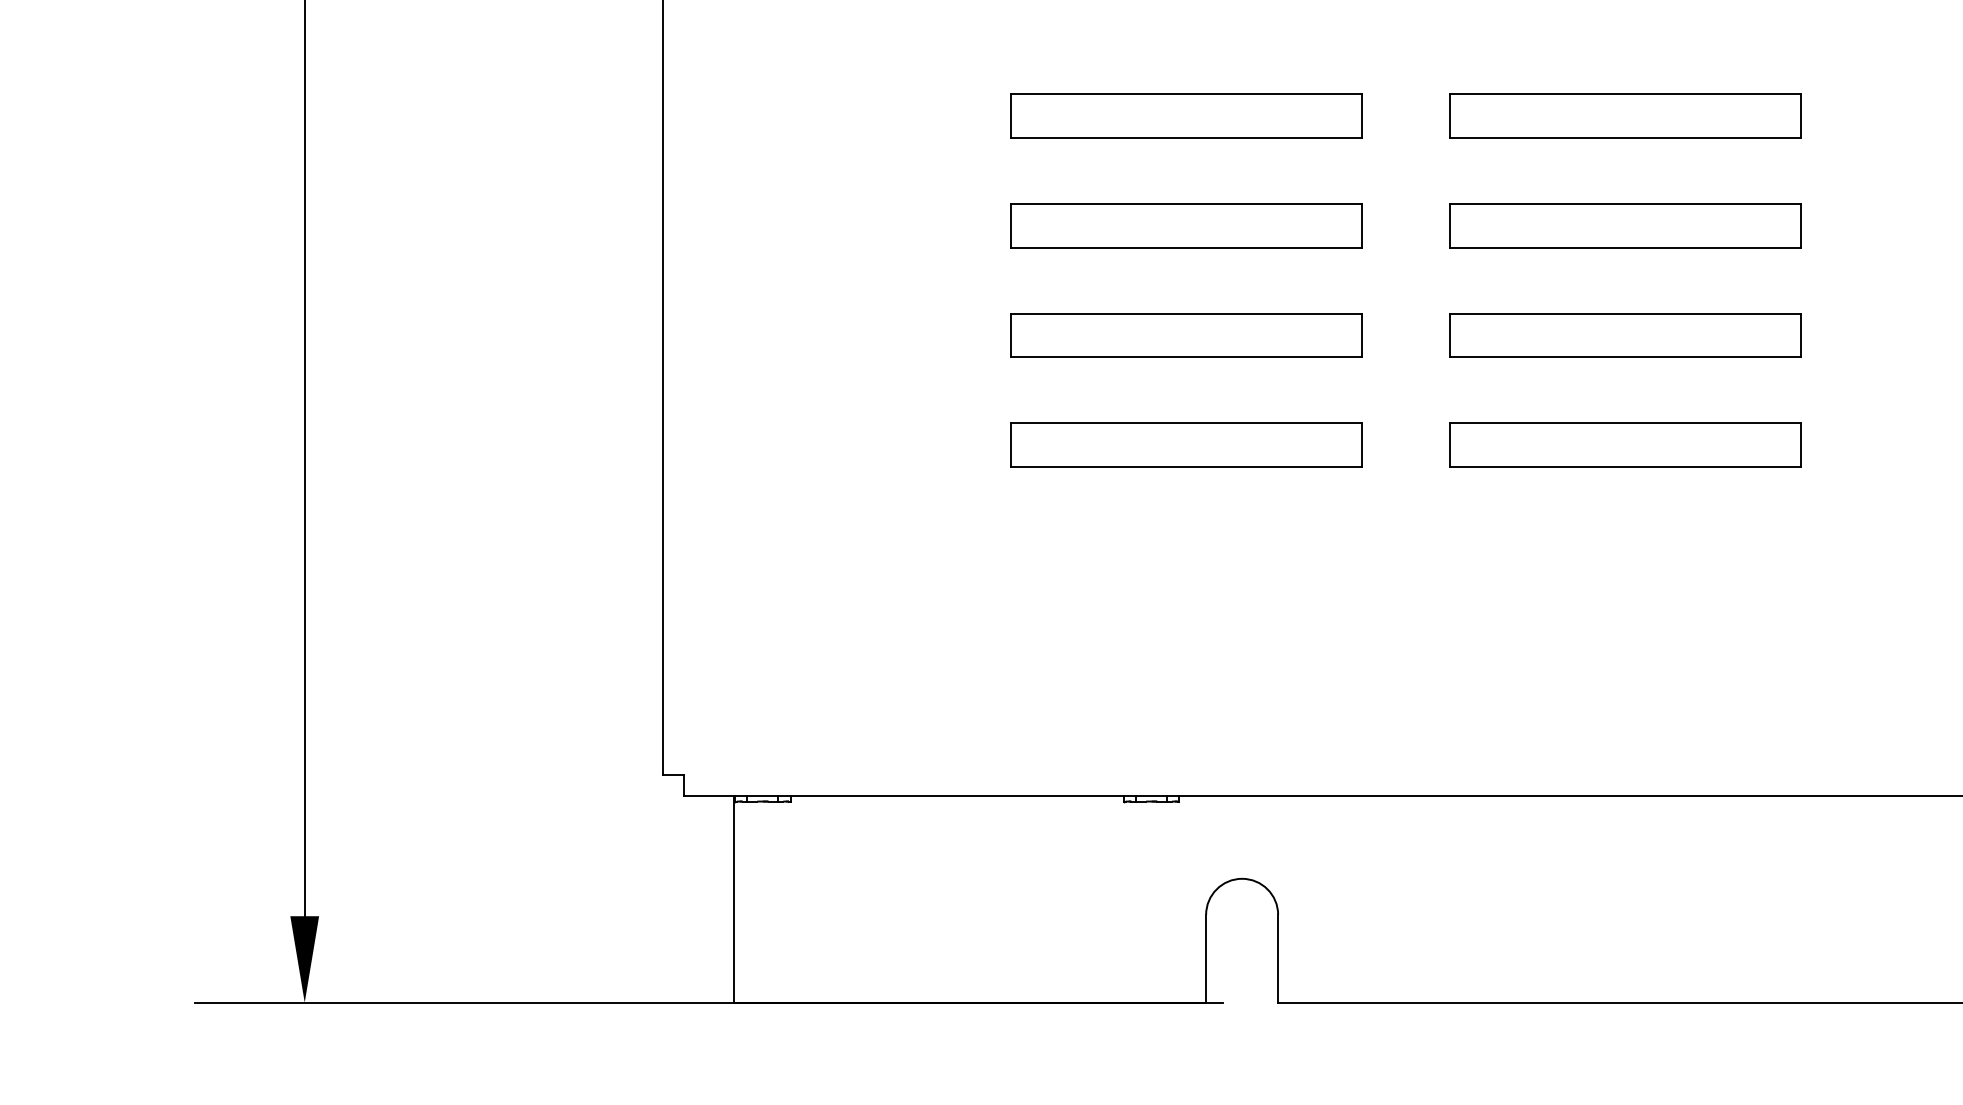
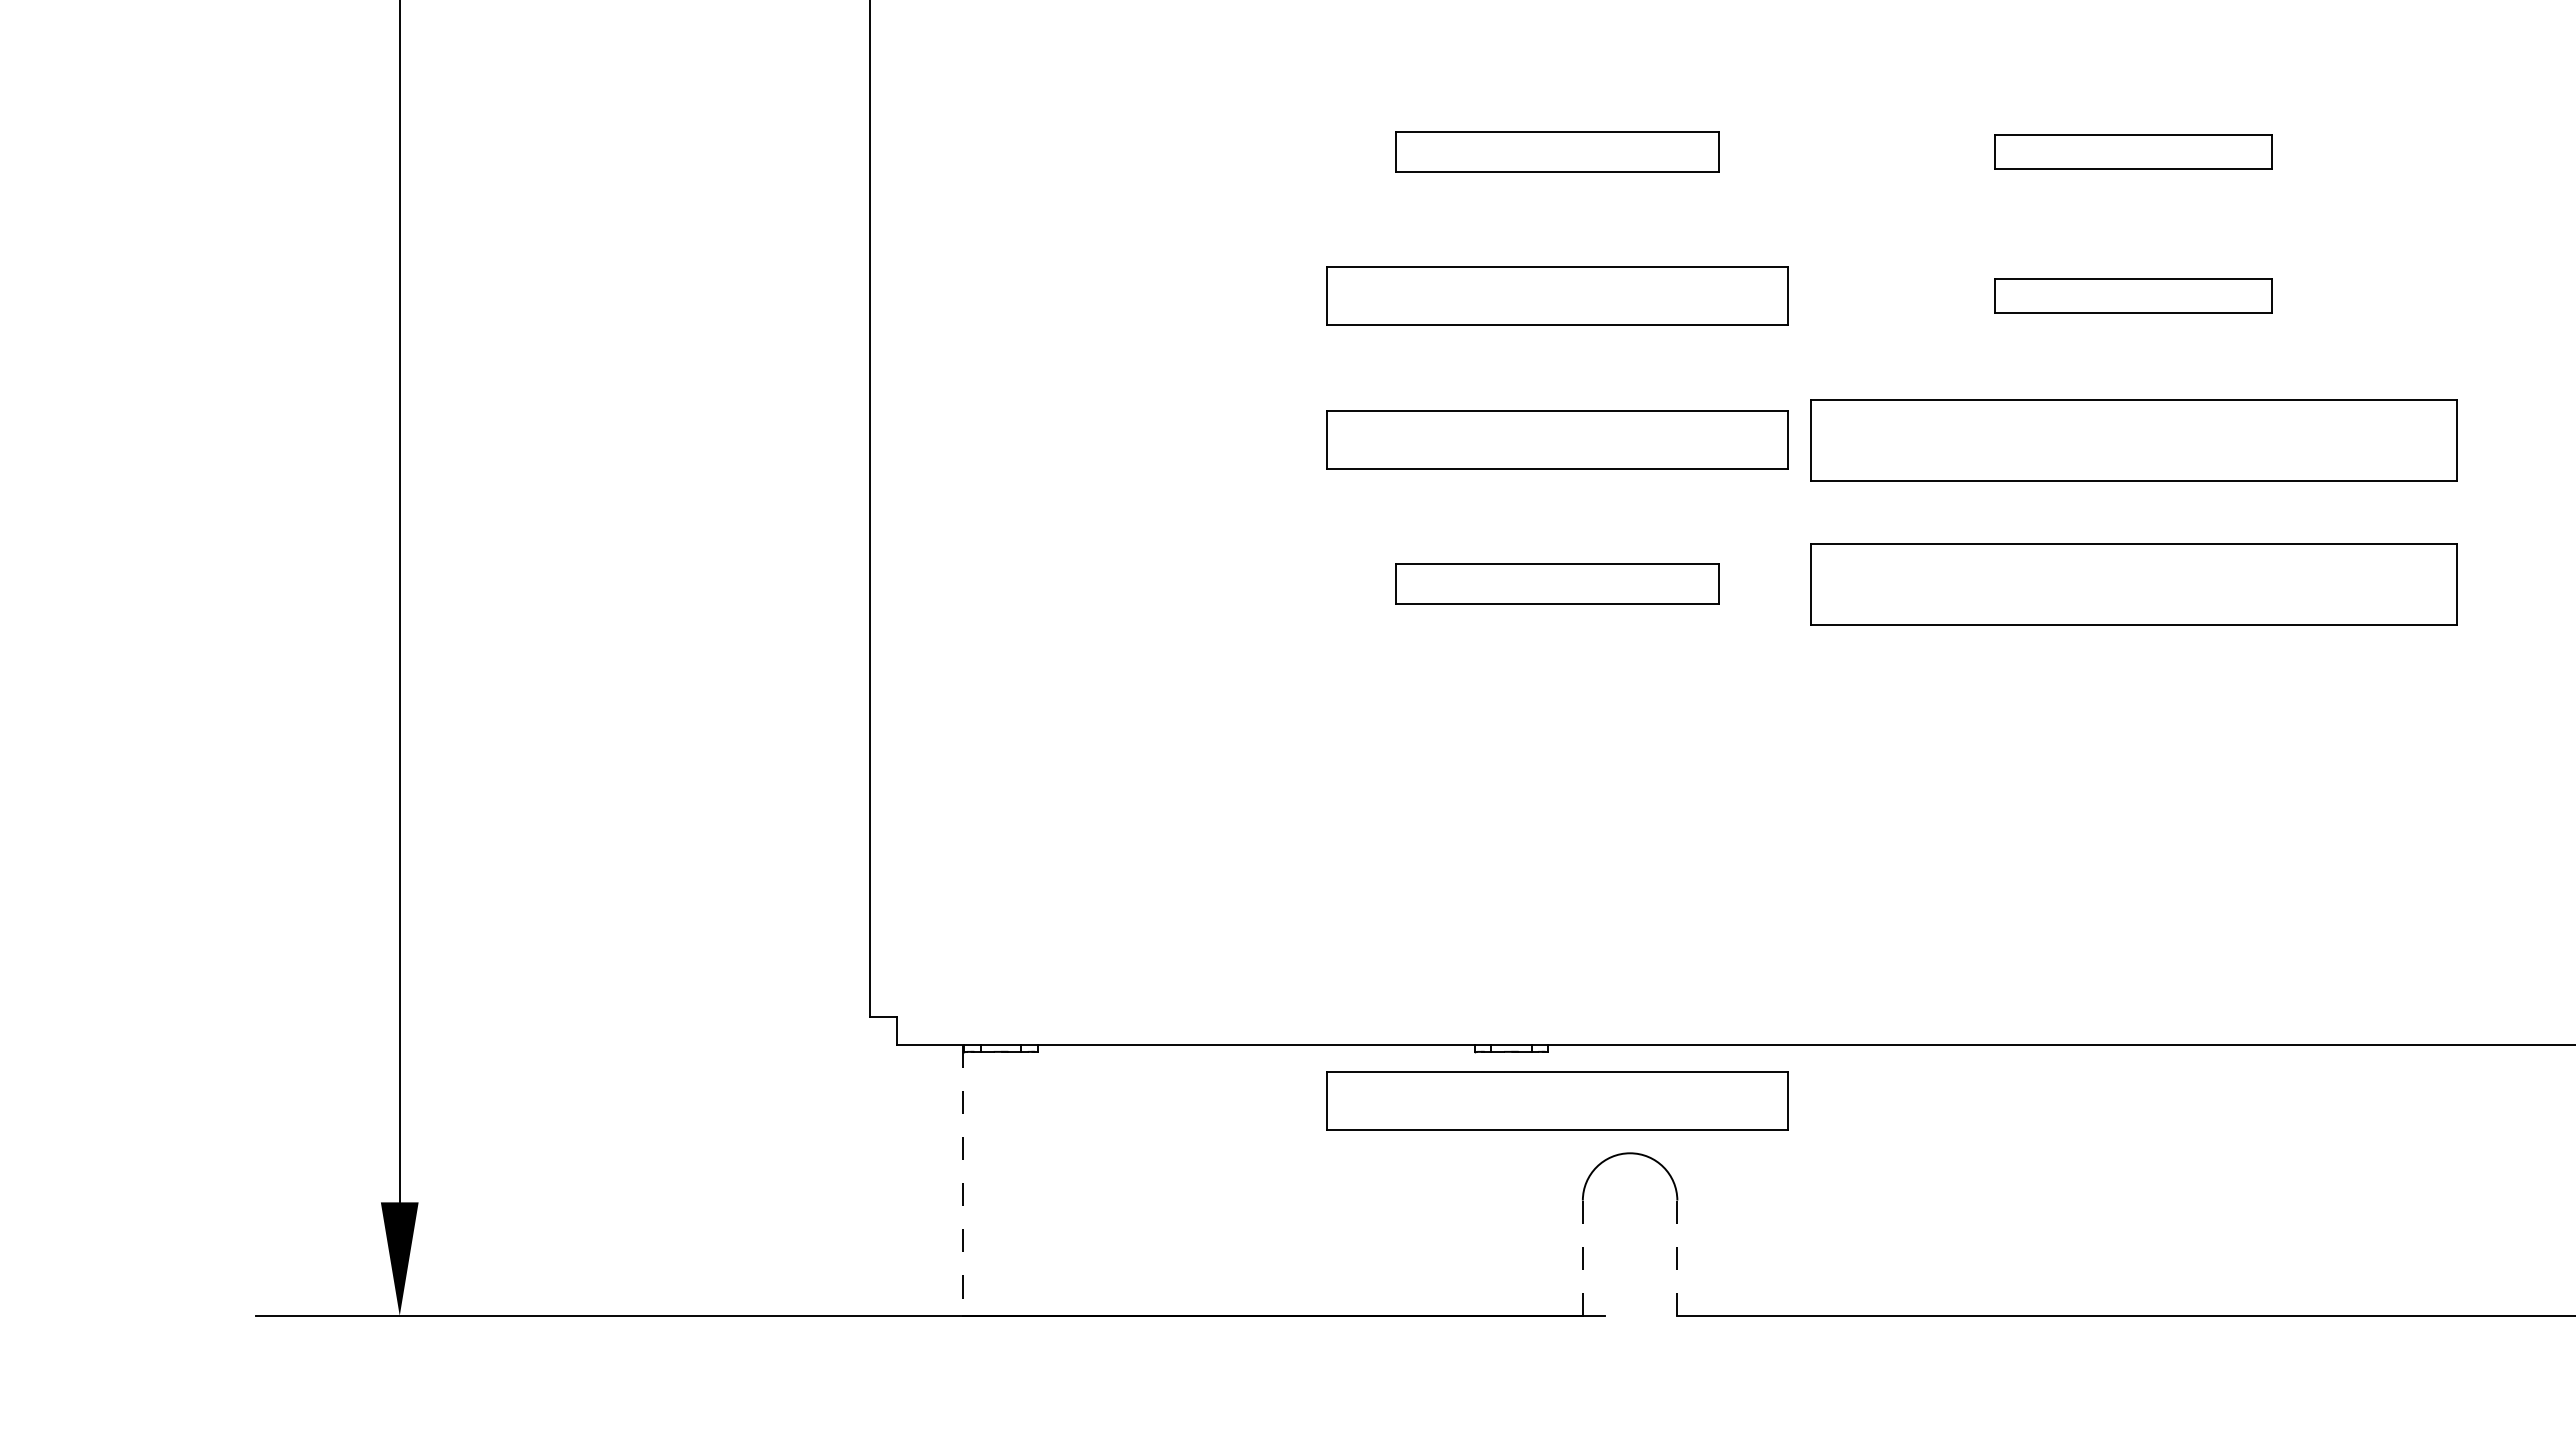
part: (1186, 115) -> (1557, 151), size x0.7
part: (1625, 115) -> (2133, 151), size x0.6
part: (1625, 225) -> (2133, 295), size x0.6
part: (1625, 334) -> (2133, 439), size x1.4
part: (1186, 444) -> (1557, 583), size x0.7
part: (1625, 444) -> (2133, 583), size x1.4
part: (1186, 838) -> (1557, 1100), added
line: (733, 899) -> (962, 1180), solid -> dashed
line: (1205, 958) -> (1582, 1258), solid -> dashed
line: (1278, 958) -> (1677, 1258), solid -> dashed

